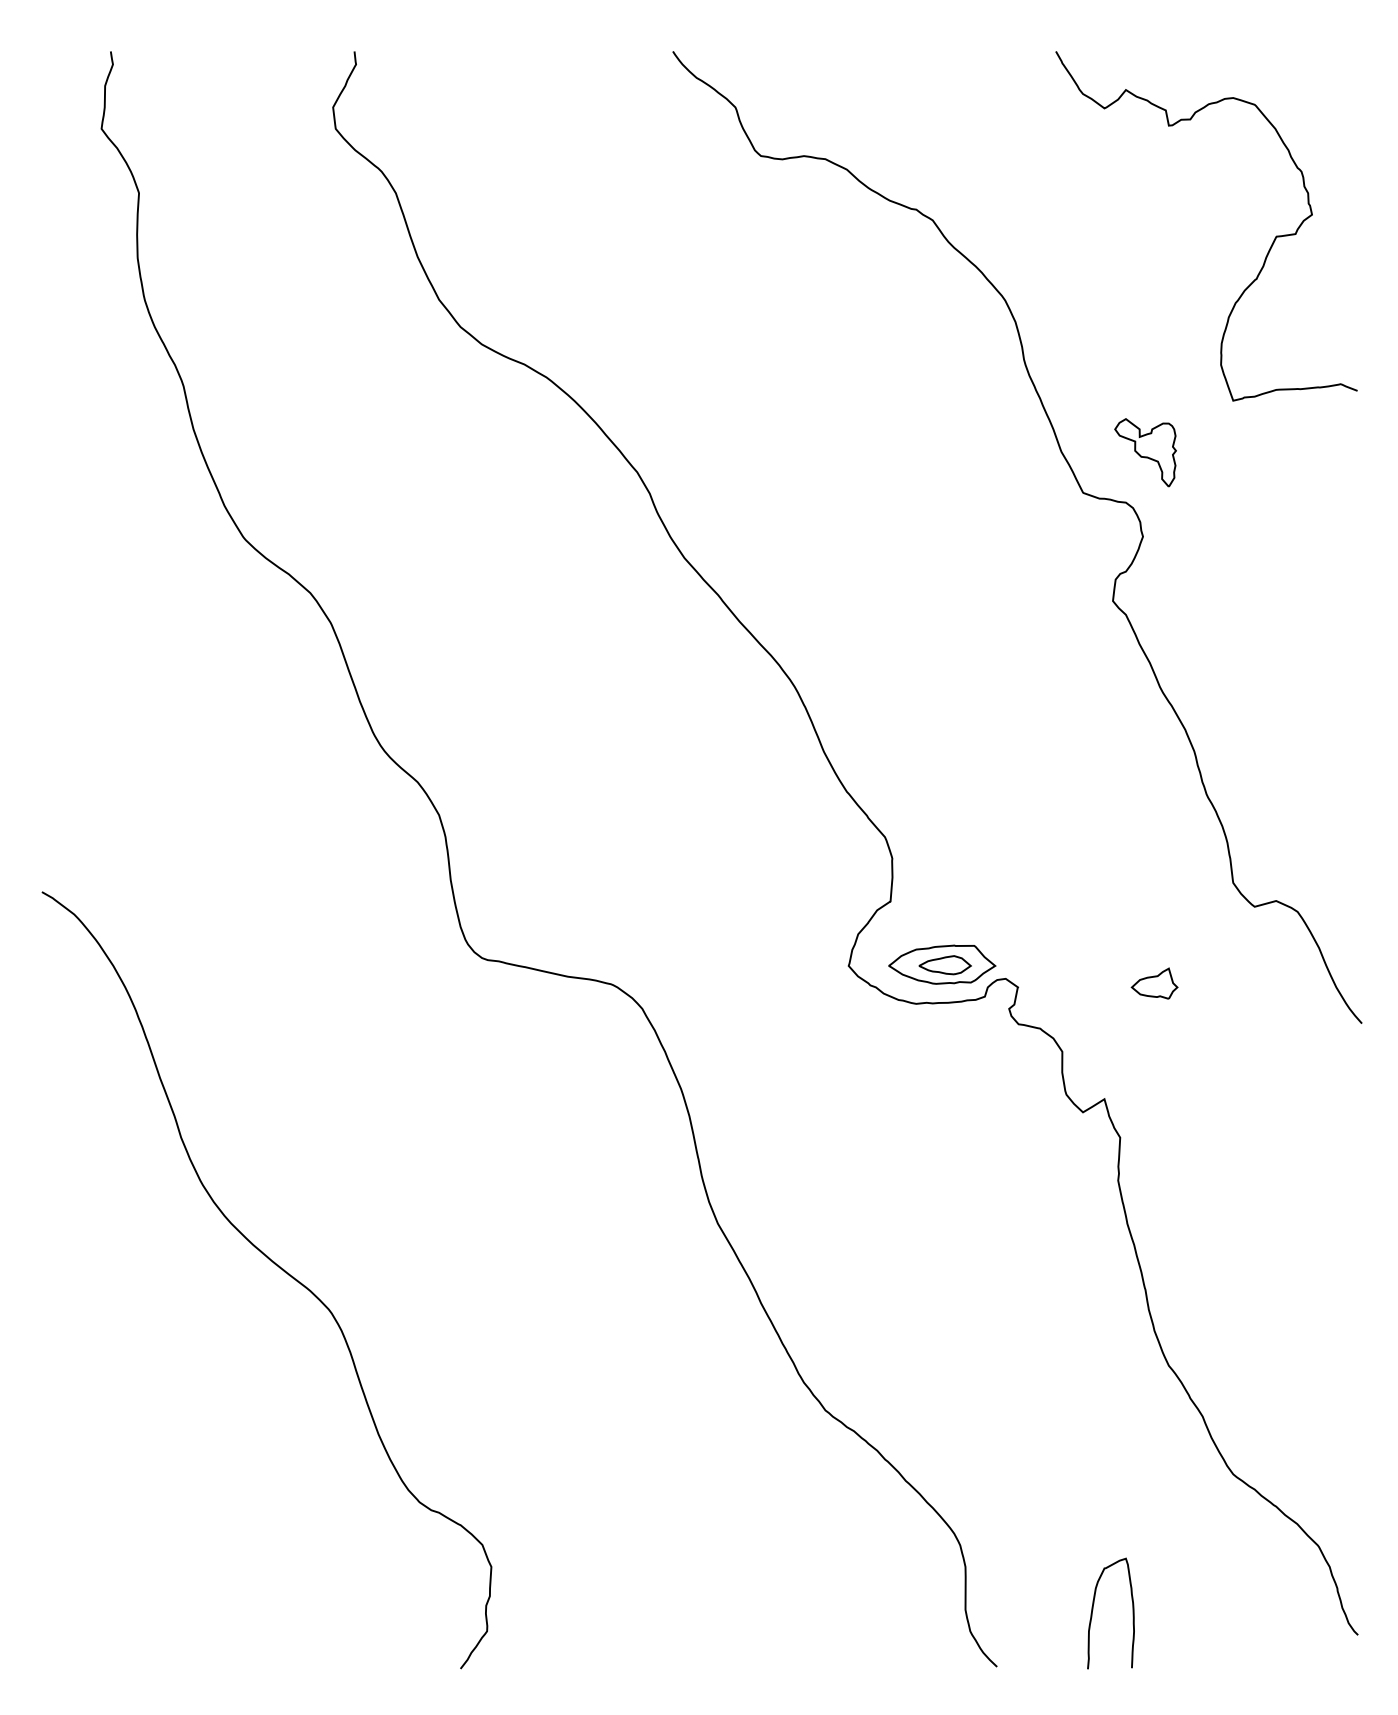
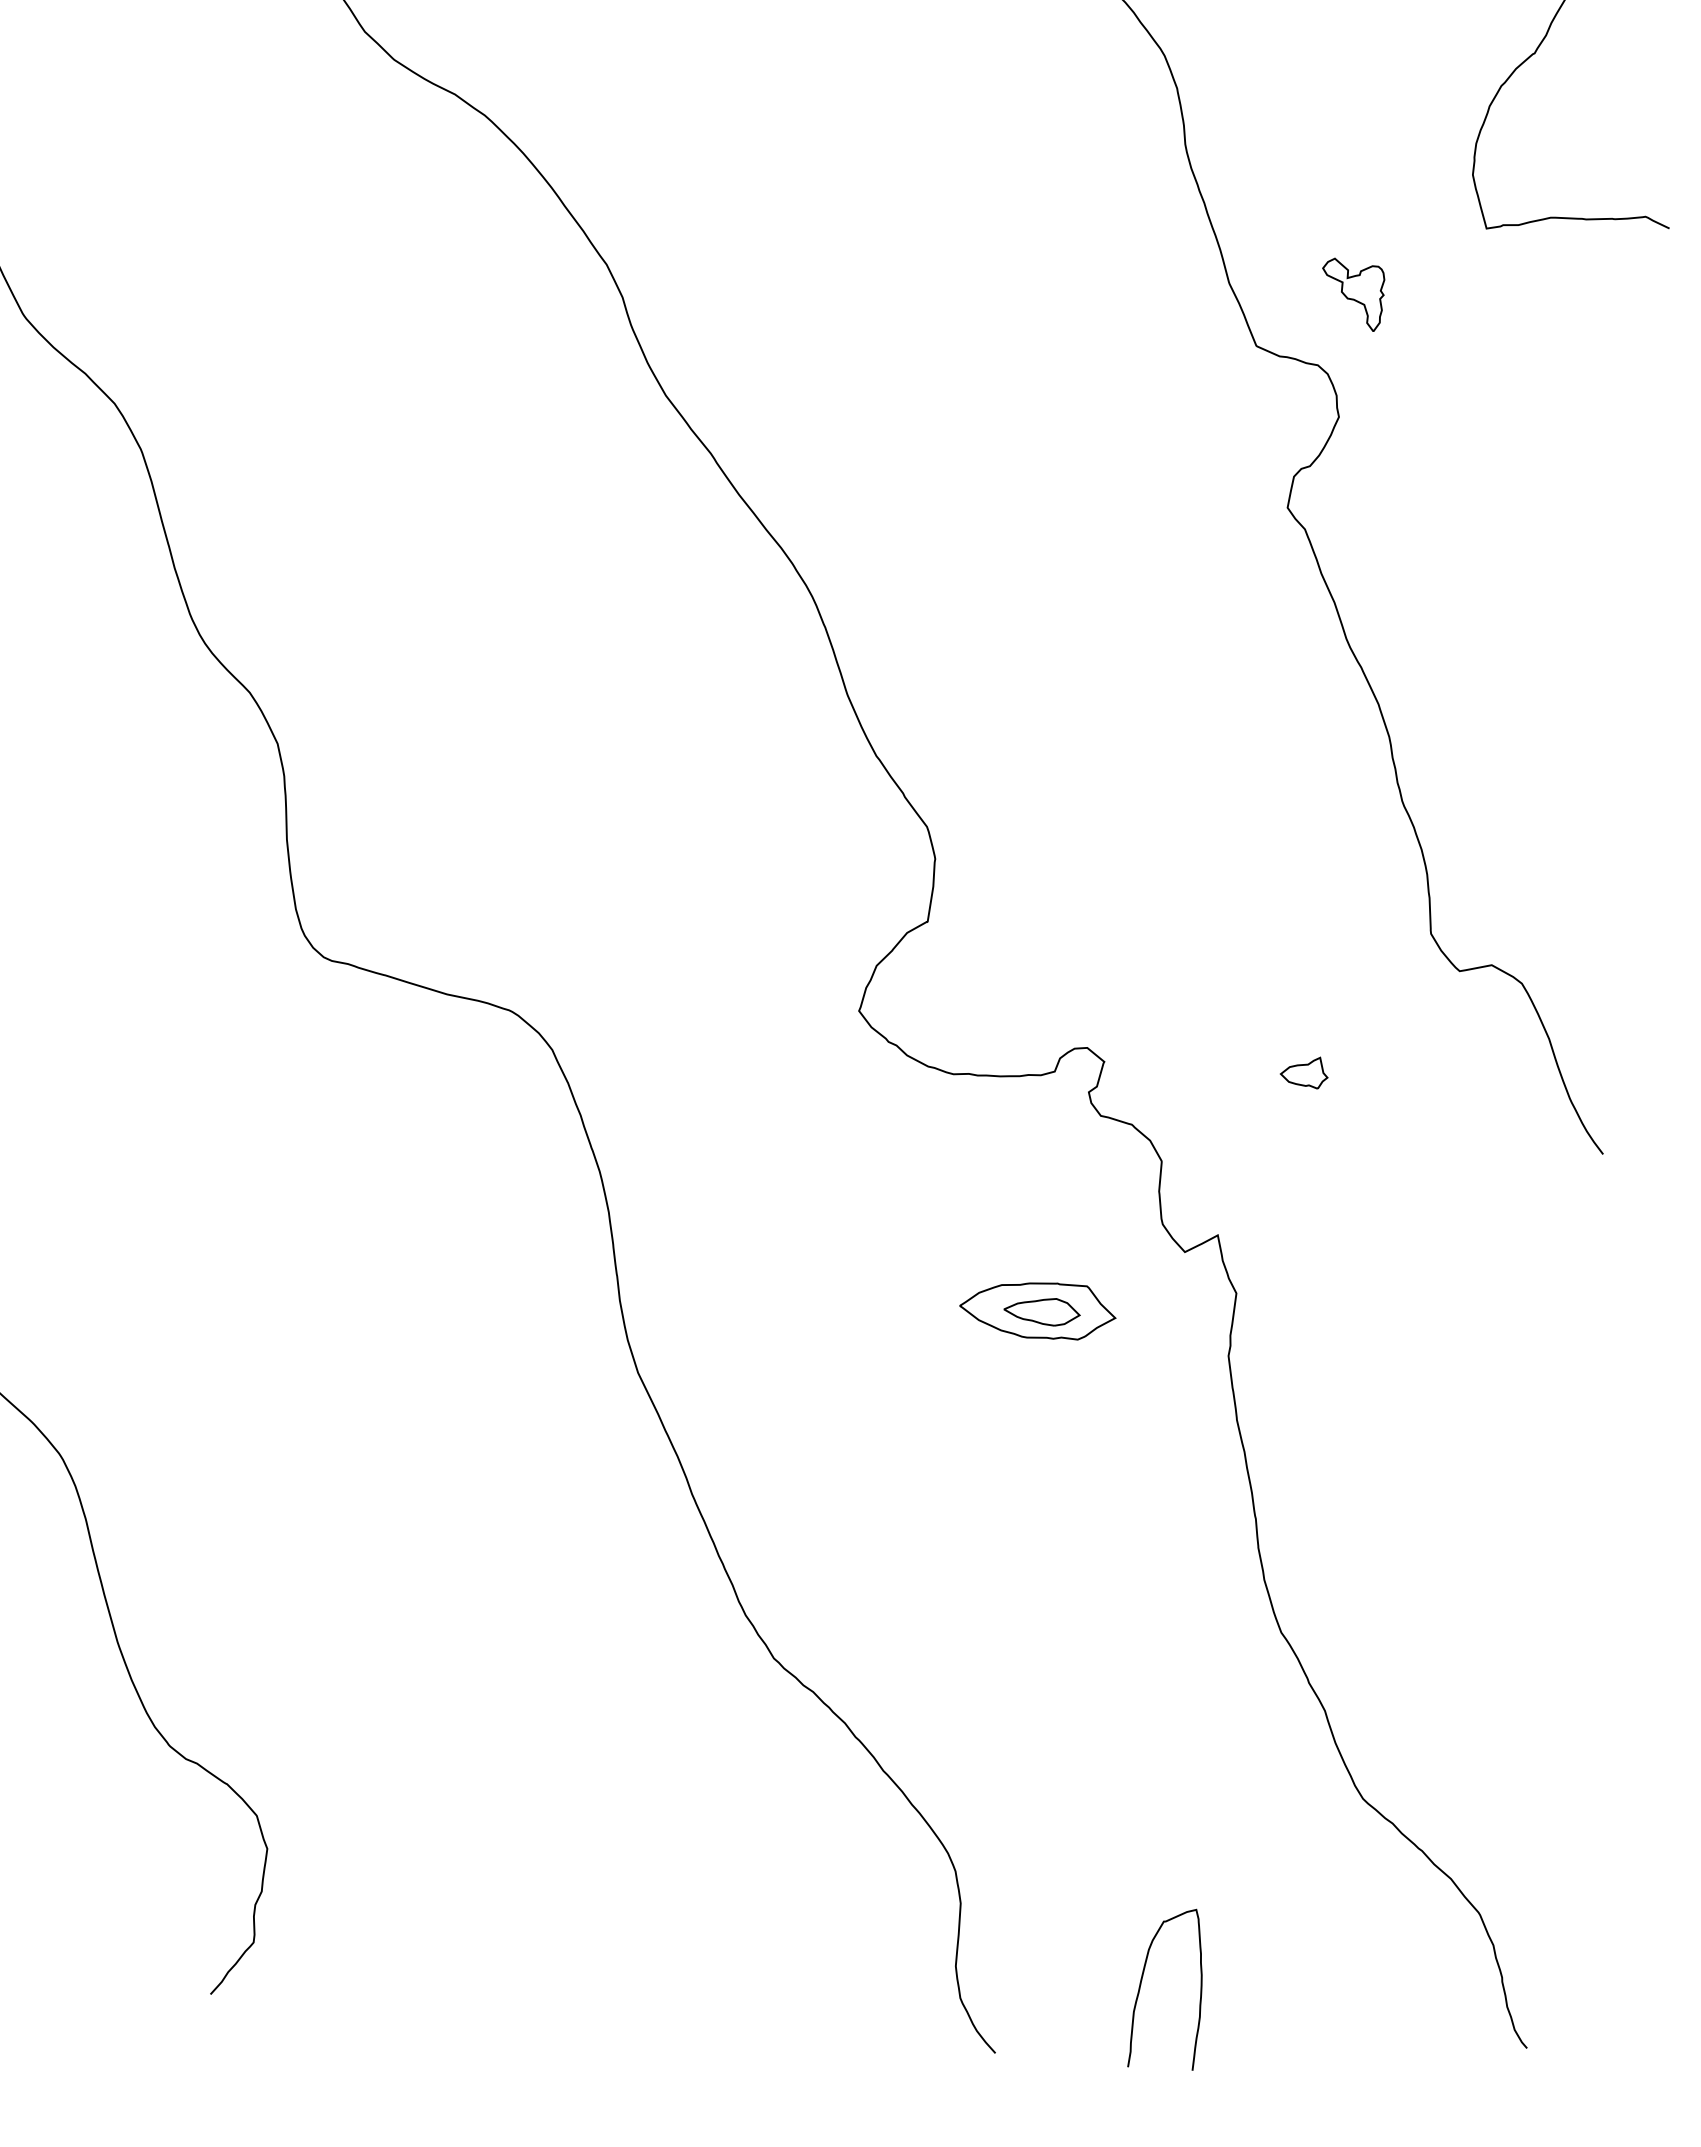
part: (1145, 452) -> (1352, 294), size x0.7
part: (942, 964) -> (1038, 1309), moved
part: (1154, 983) -> (1304, 1071), size x0.7

